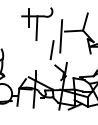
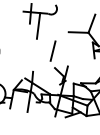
line: (61, 36) -> (64, 37), removed

